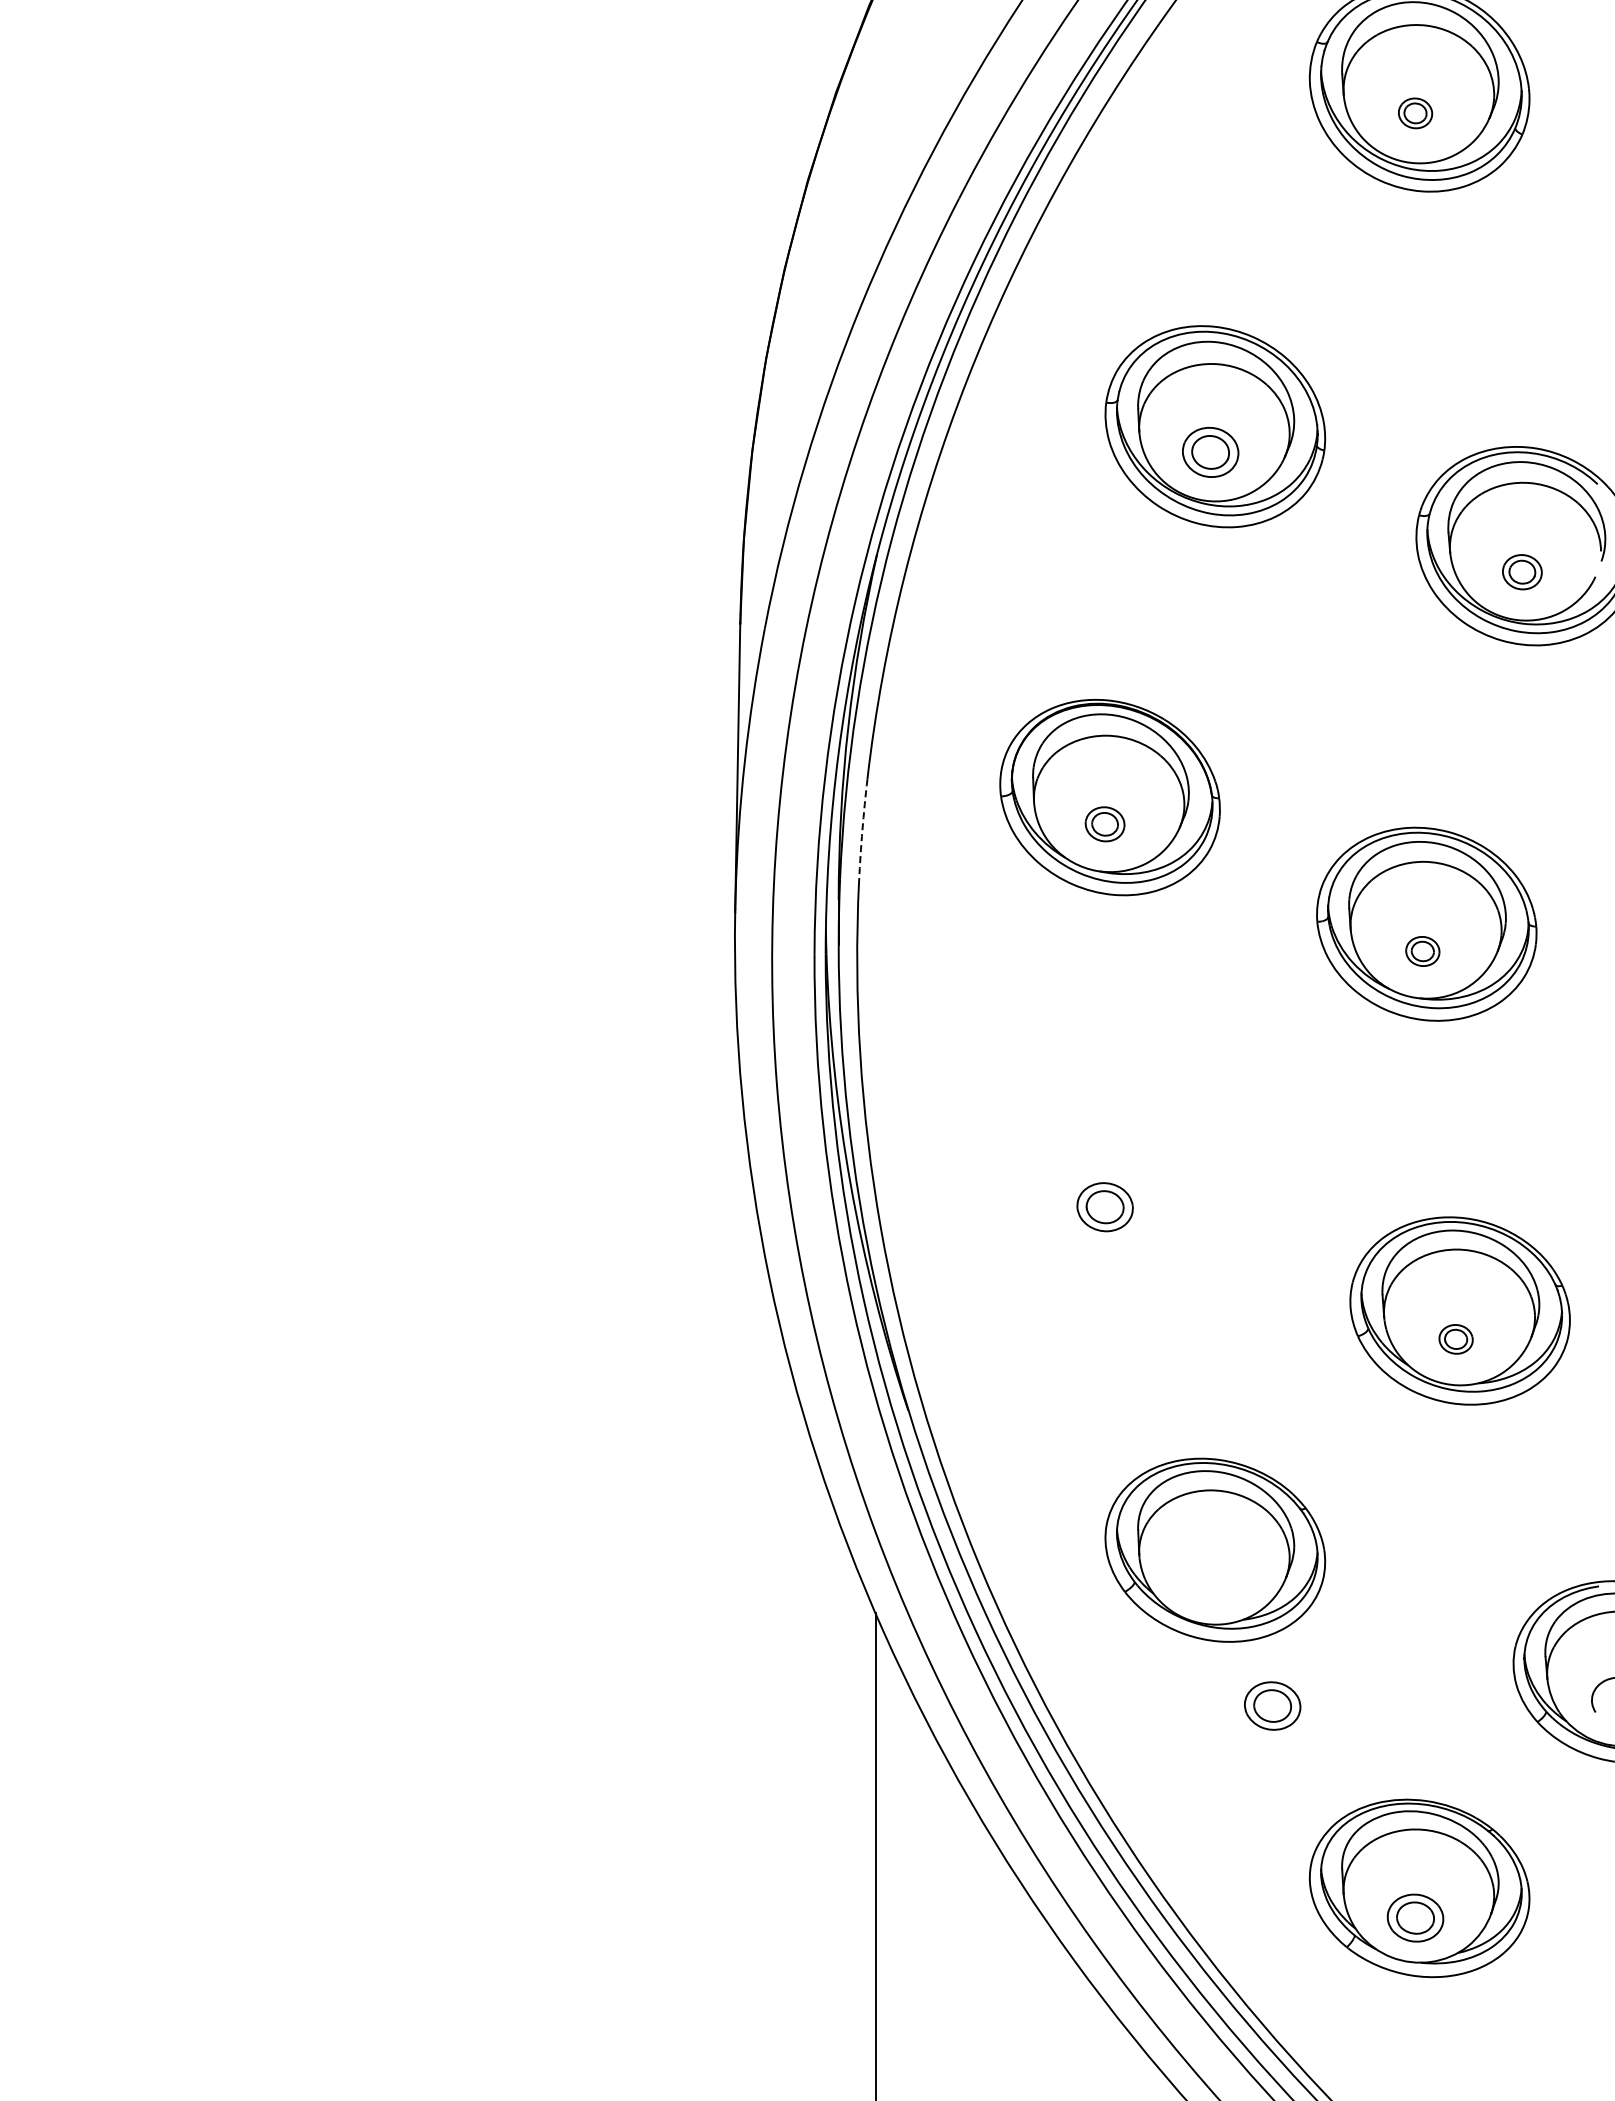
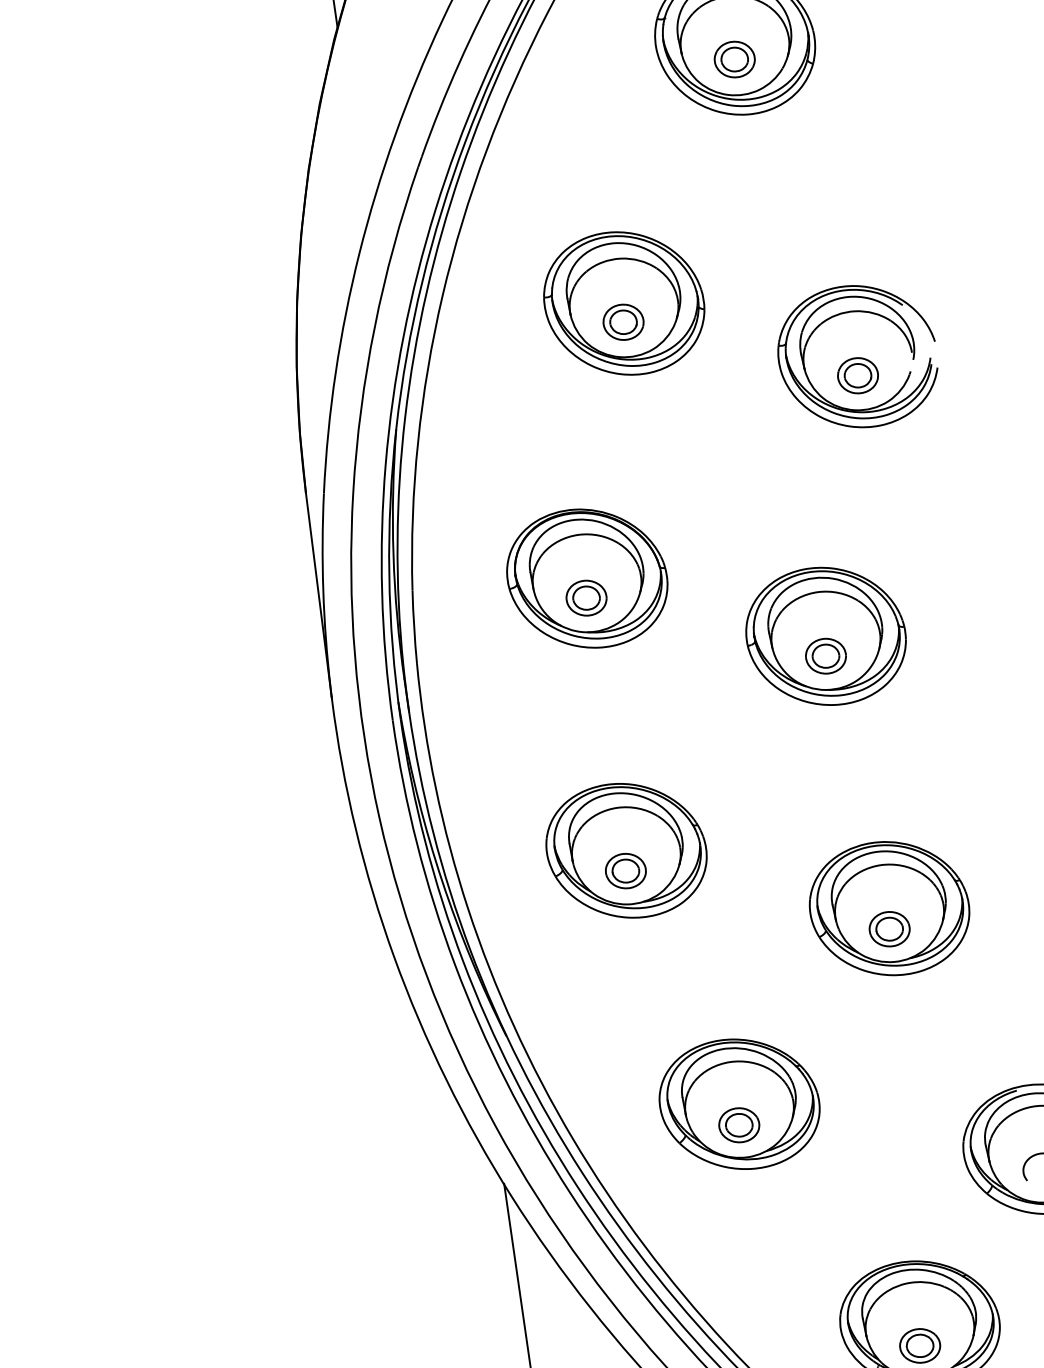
part: (1415, 113) -> (734, 59), size x1.67
part: (1522, 571) -> (858, 375), size x1.43
part: (1104, 824) -> (586, 598), size x1.43
arc: (862, 830) -> (414, 627), dashed -> solid
part: (1422, 951) -> (825, 656), size x1.67
part: (1109, 1179) -> (626, 850), added
part: (1455, 1339) -> (889, 929), size x1.67
part: (1272, 1705) -> (739, 1124), moved

